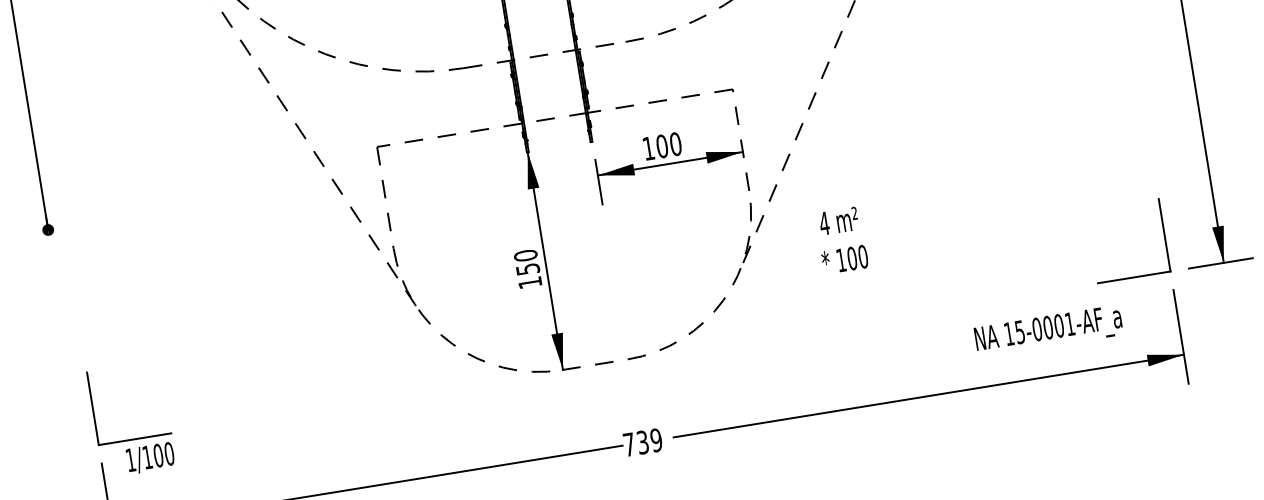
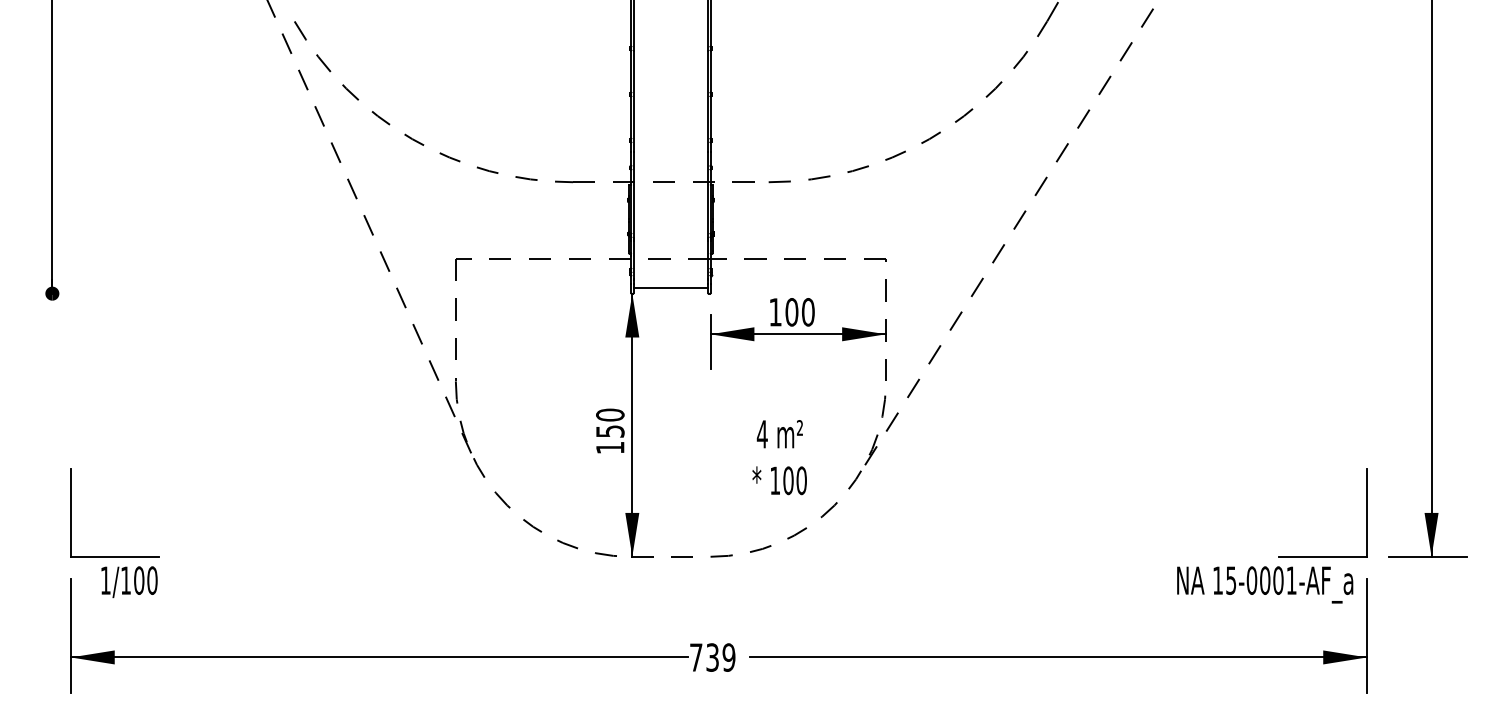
line: (558, 142) -> (670, 288), added
text: (841, 240) -> (779, 457), moved
text: (1048, 330) -> (1265, 584), moved

